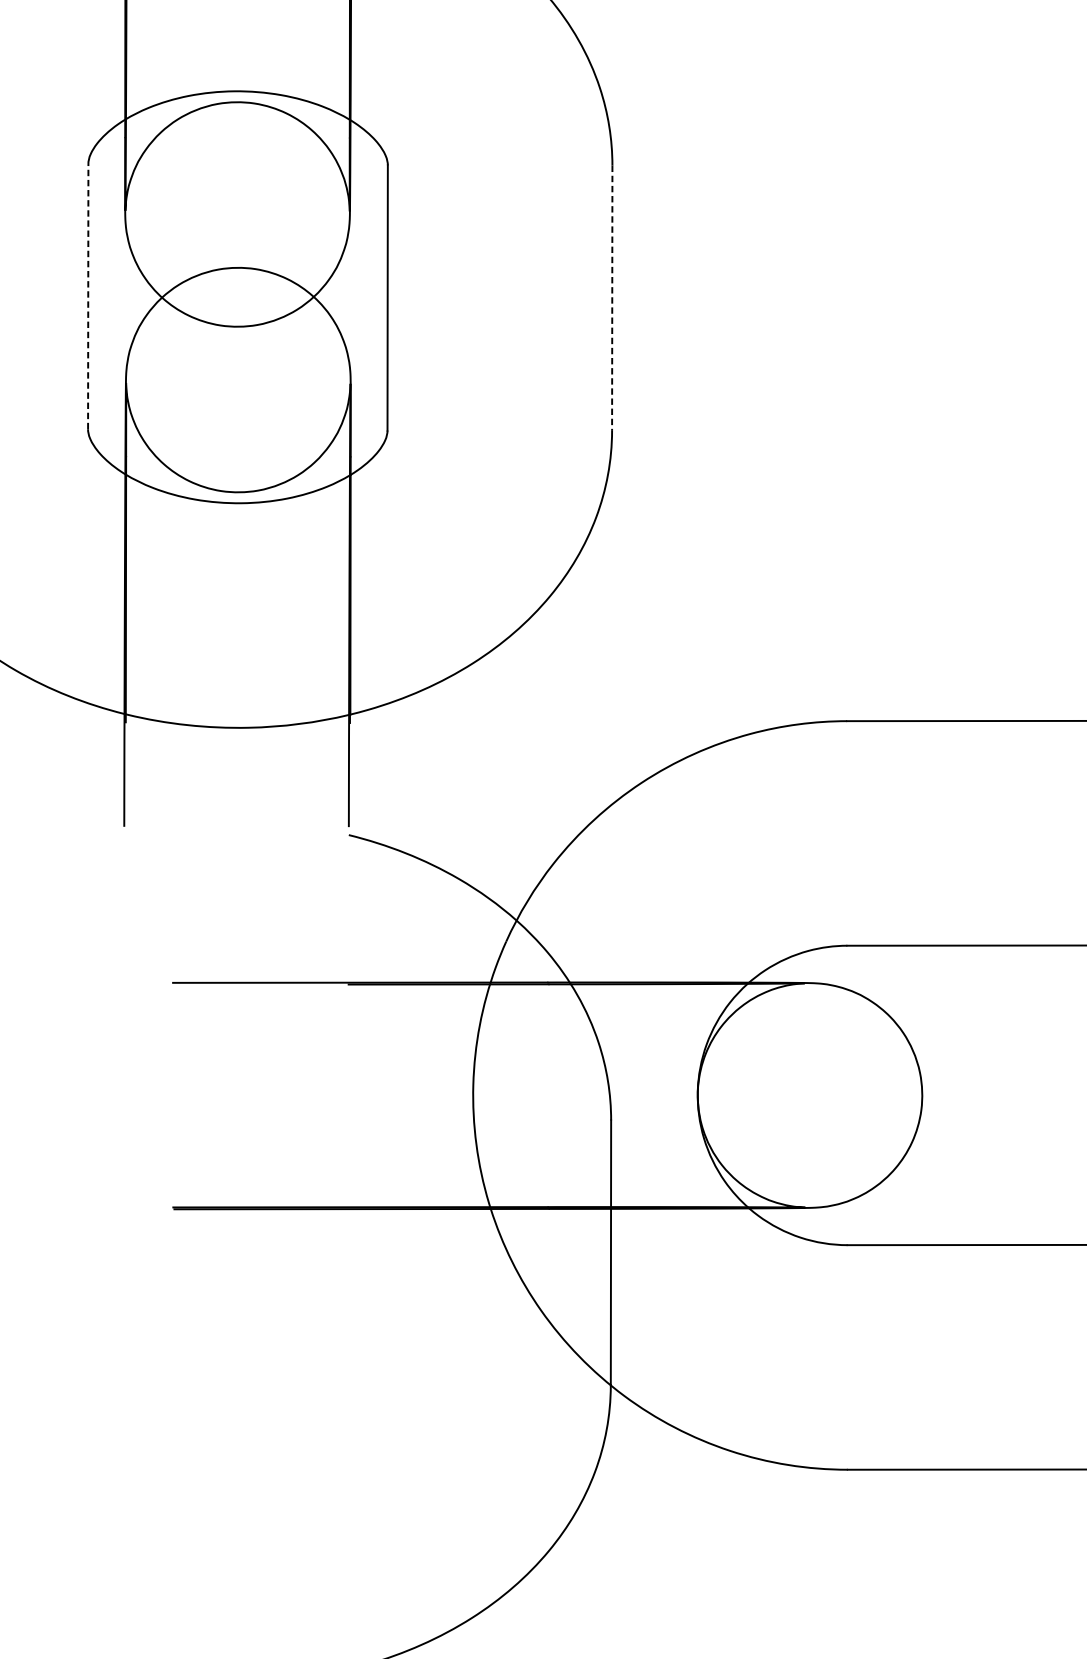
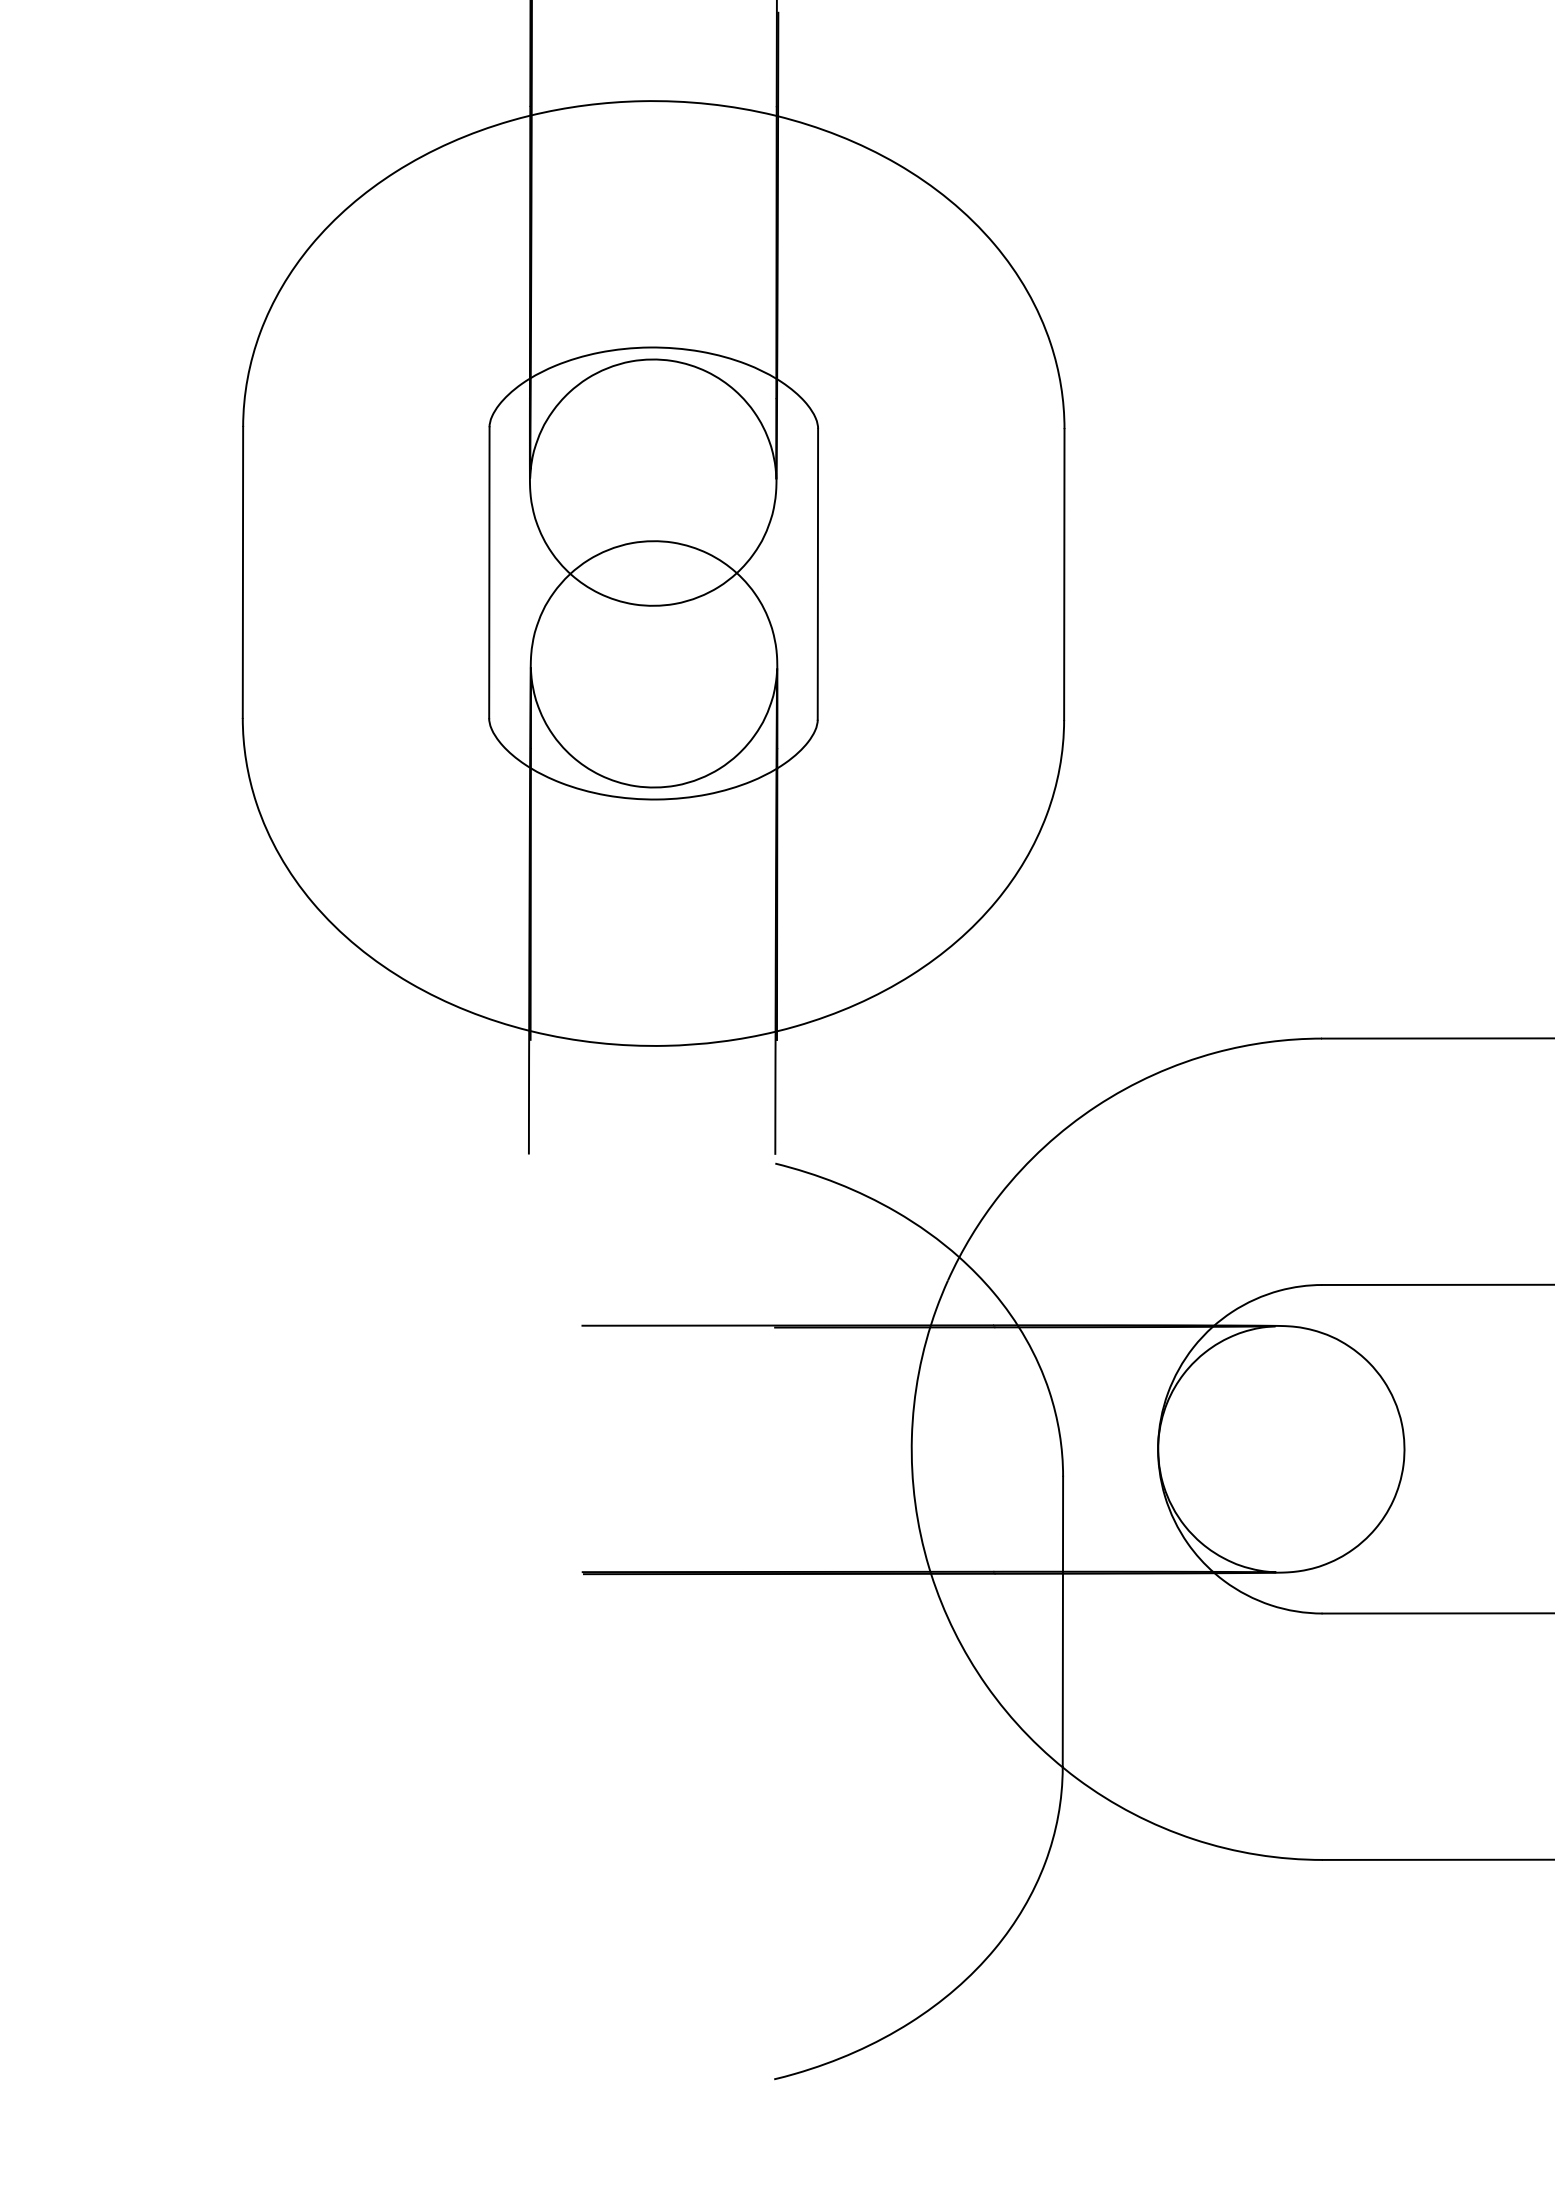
line: (88, 296) -> (489, 572), dashed -> solid
line: (612, 298) -> (1064, 574), dashed -> solid

